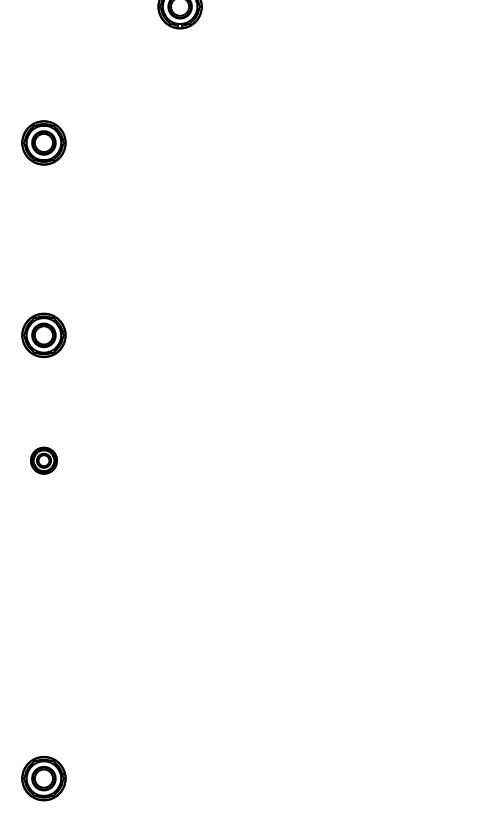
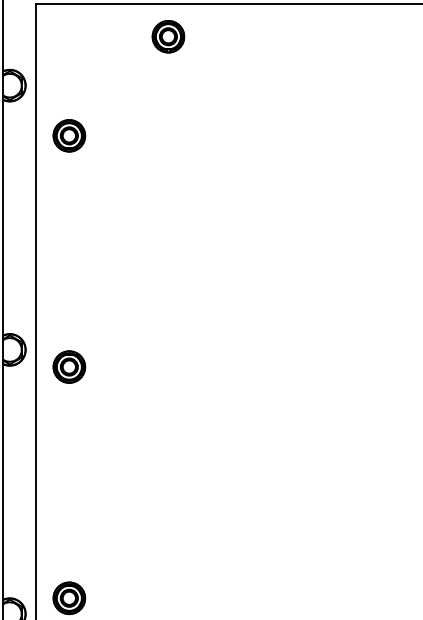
part: (44, 334) -> (69, 275), removed
part: (44, 459) -> (69, 366), size x1.67

